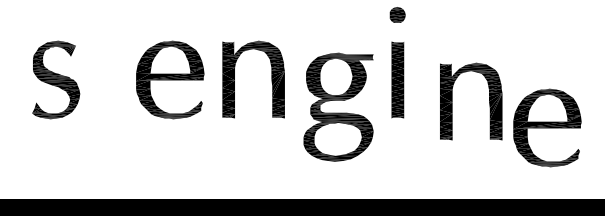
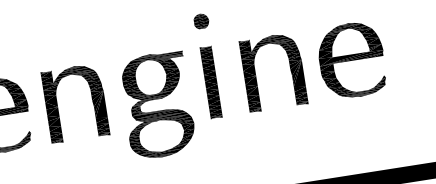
part: (489, 101) -> (290, 69), moved
part: (338, 106) -> (157, 104), moved
part: (547, 127) -> (351, 59), moved

